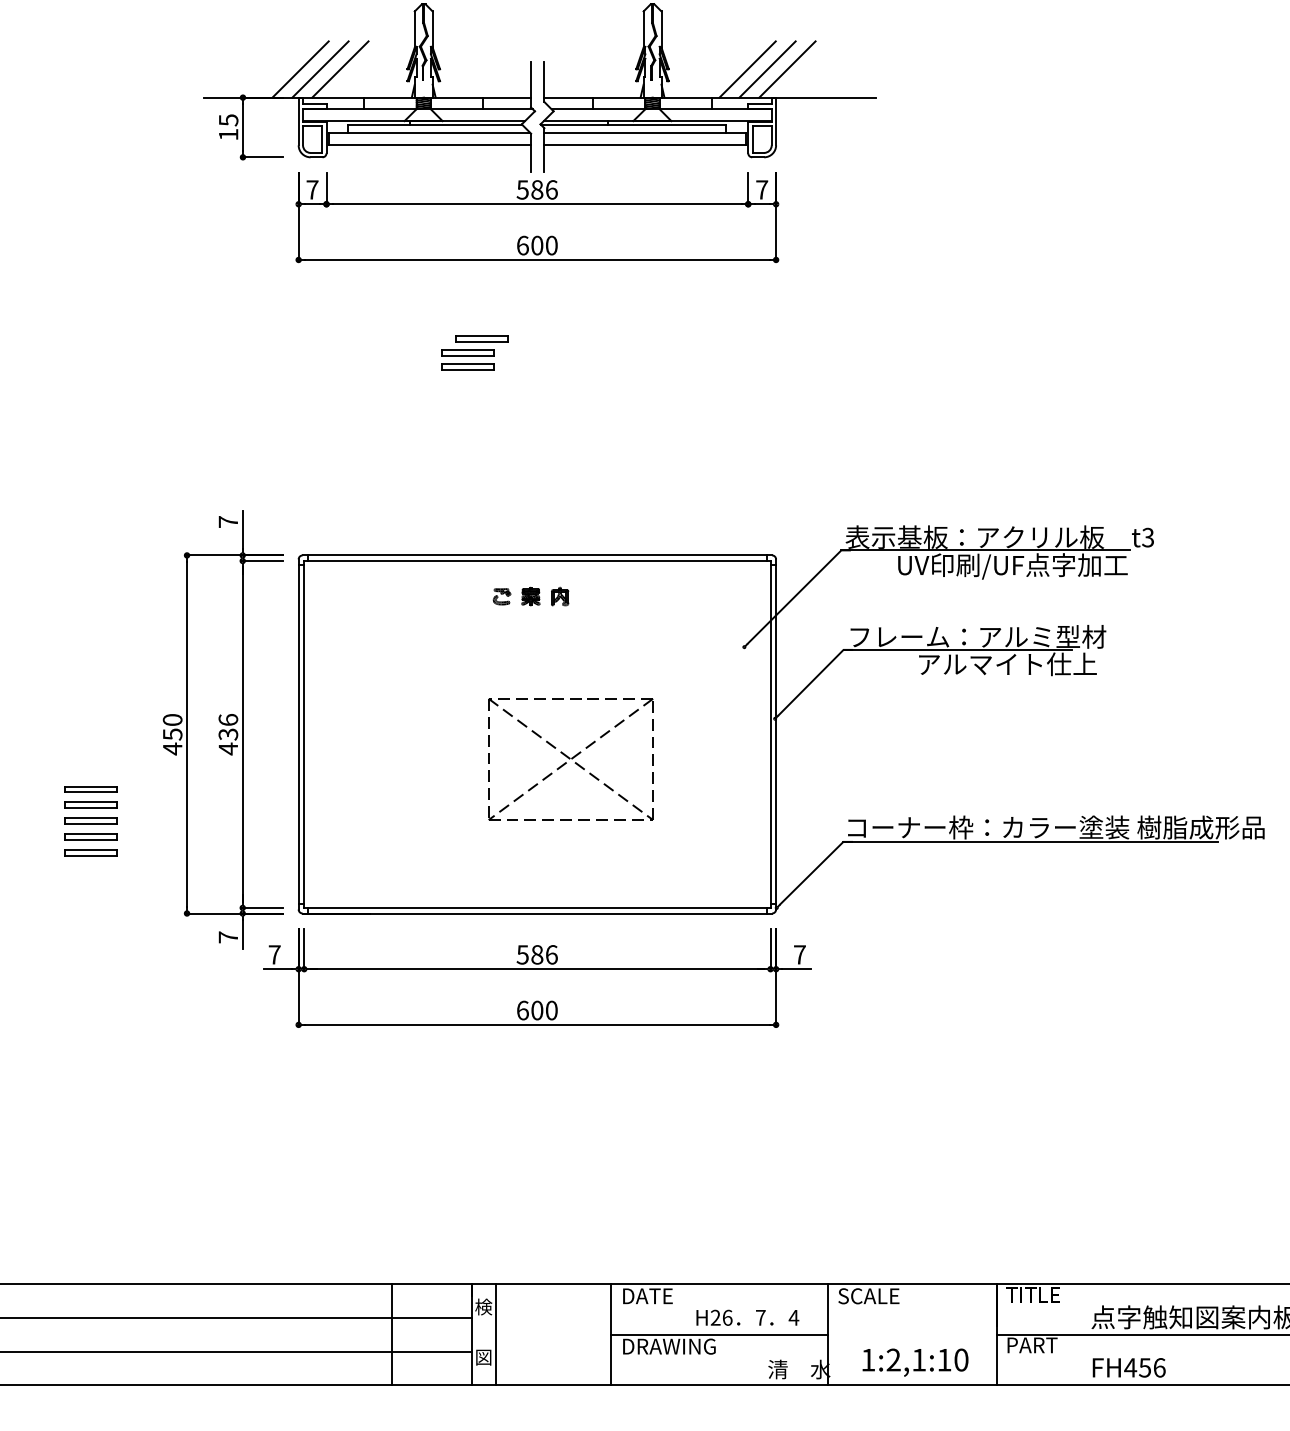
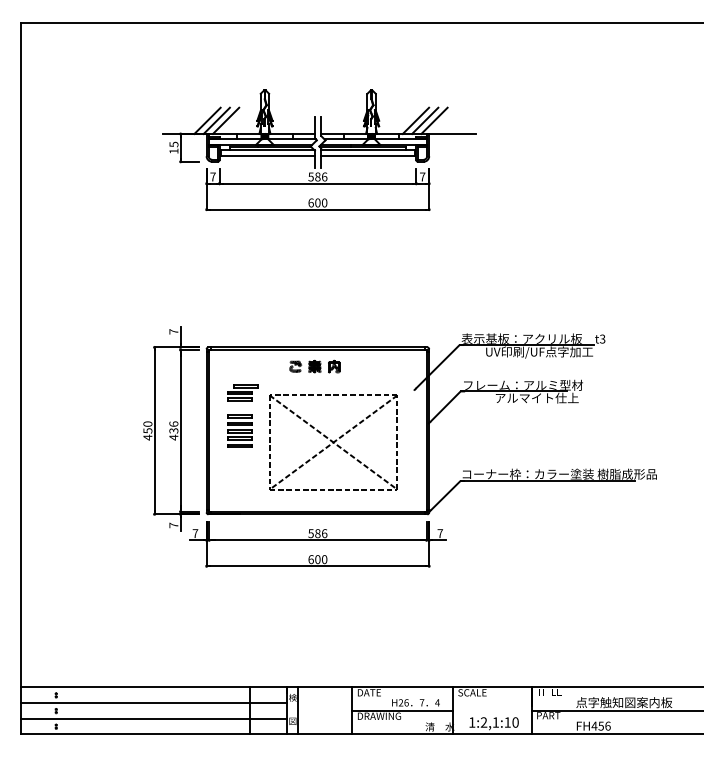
part: (474, 351) -> (242, 392), moved
part: (530, 596) -> (314, 366), size x1.43
part: (570, 759) -> (333, 442), size x1.67
part: (90, 819) -> (239, 430), moved

